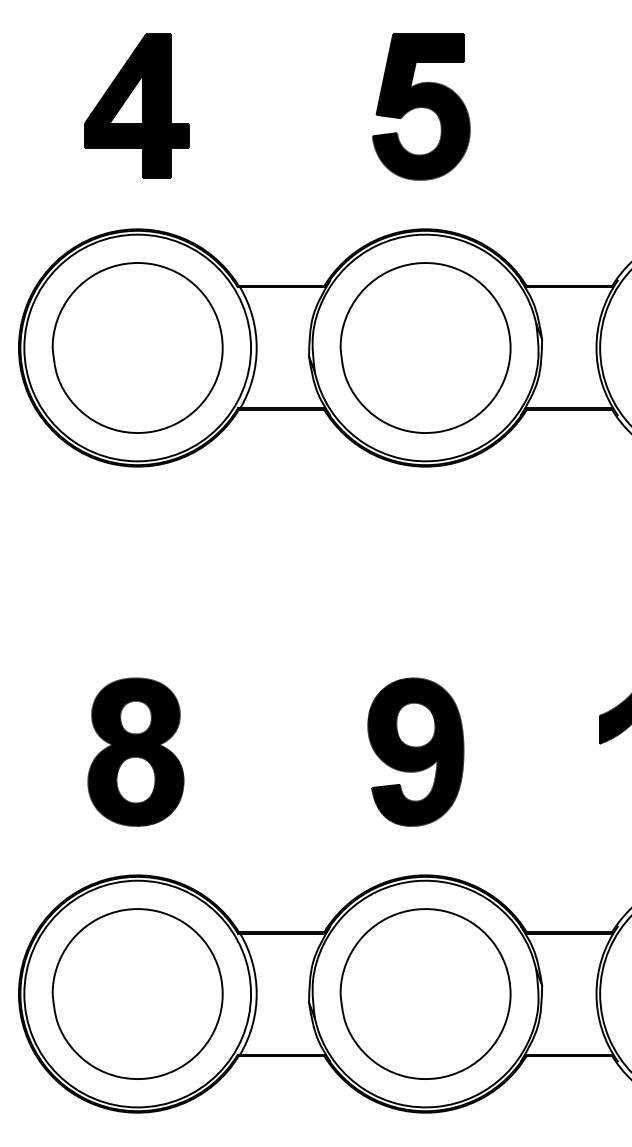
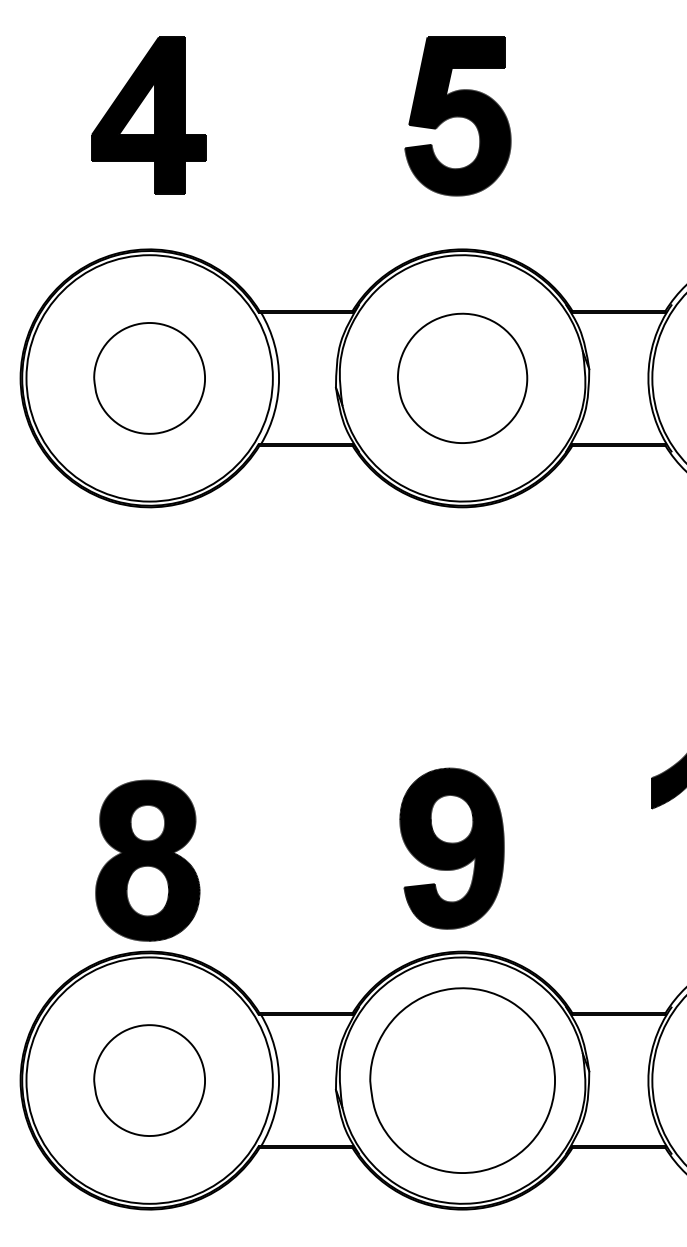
part: (137, 348) -> (149, 378), size x0.6
part: (425, 348) -> (462, 378), size x0.7
part: (135, 751) -> (147, 860), moved
part: (415, 751) -> (451, 848), moved
part: (137, 993) -> (149, 1080), size x0.6

